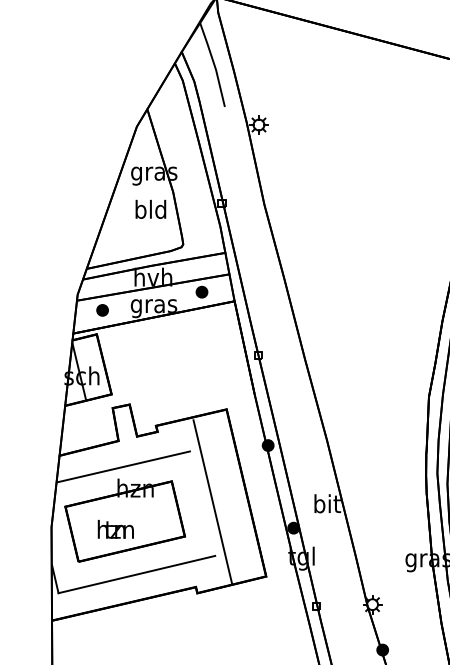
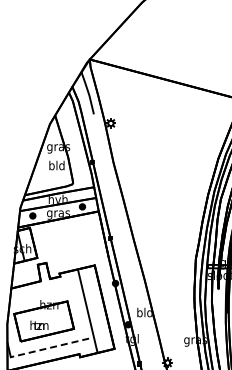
line: (123, 465) -> (43, 293), removed
text: (326, 503) -> (144, 312), bit -> bld
line: (135, 575) -> (49, 348), solid -> dashed

